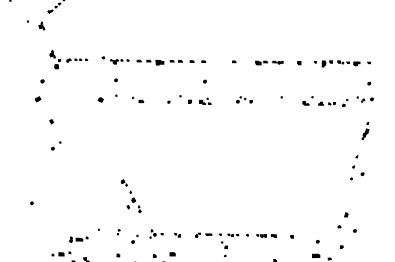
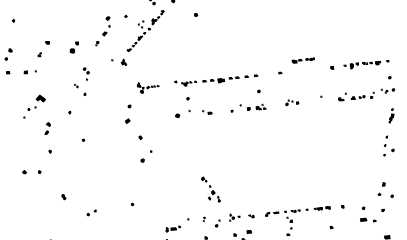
part: (67, 60) -> (147, 87), size x0.7
part: (268, 62) -> (302, 60), moved
part: (56, 145) -> (146, 156), size x1.6

